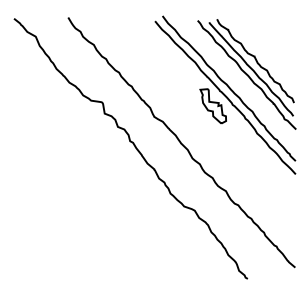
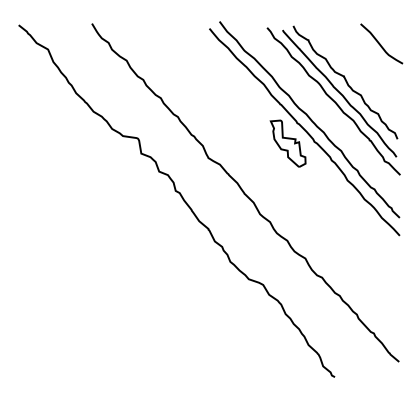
curve: (281, 32) -> (380, 43), added

